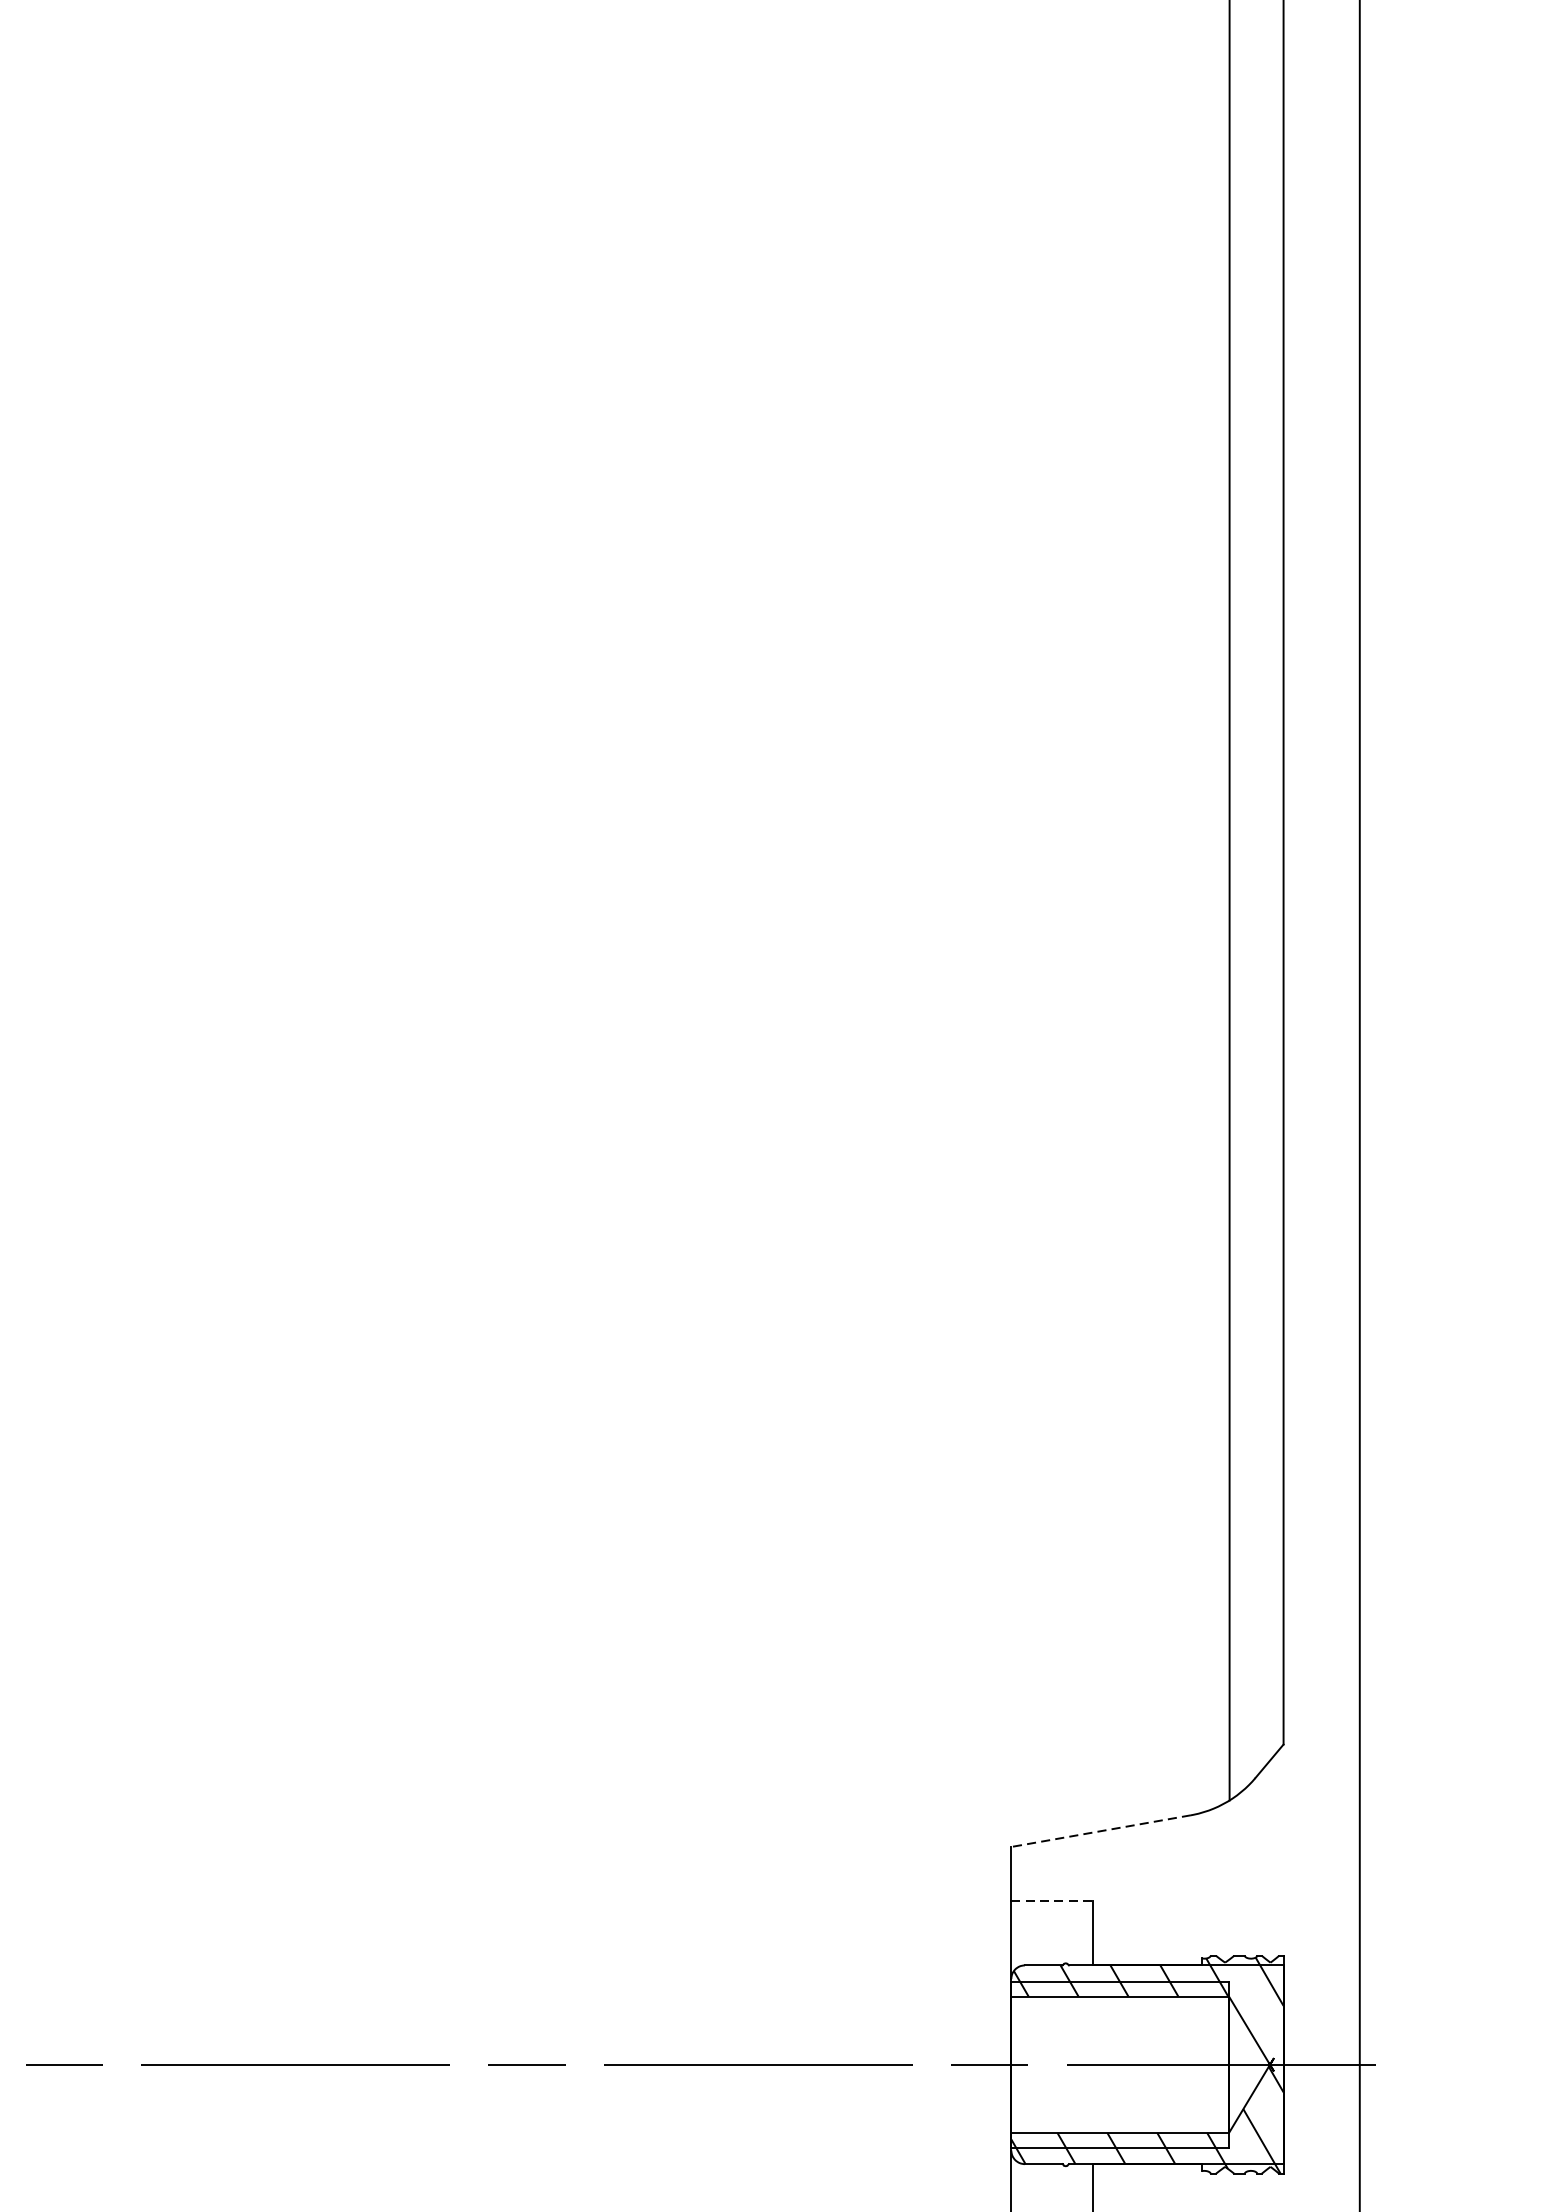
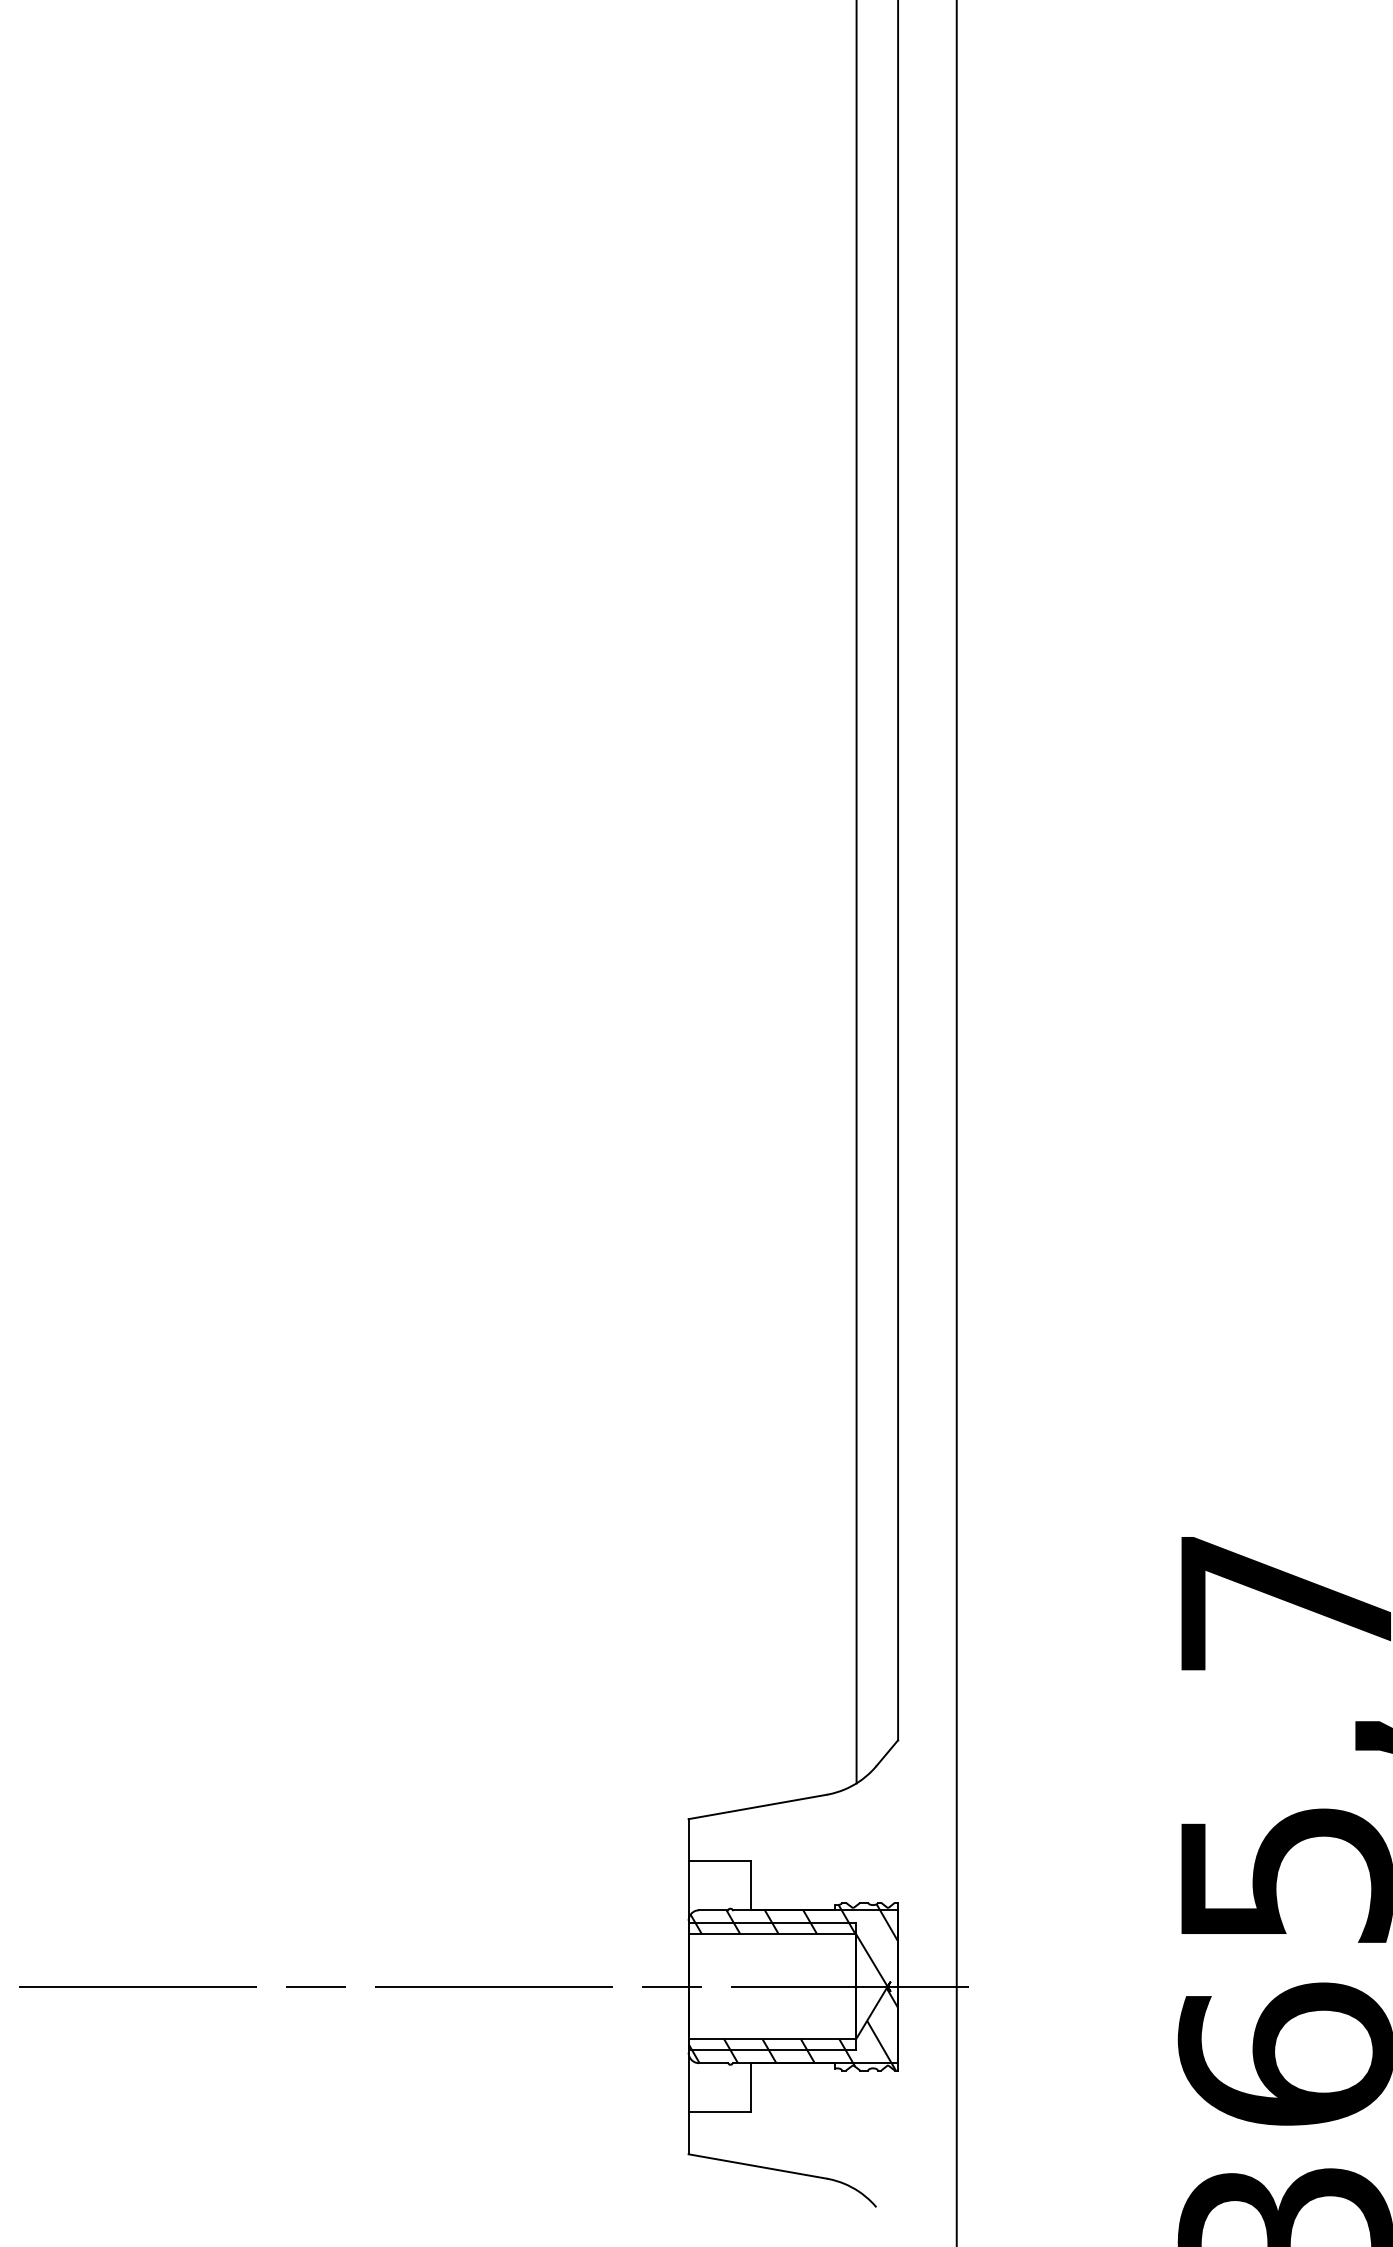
line: (1100, 1831) -> (757, 1807), dashed -> solid
line: (1052, 1902) -> (720, 1861), dashed -> solid

